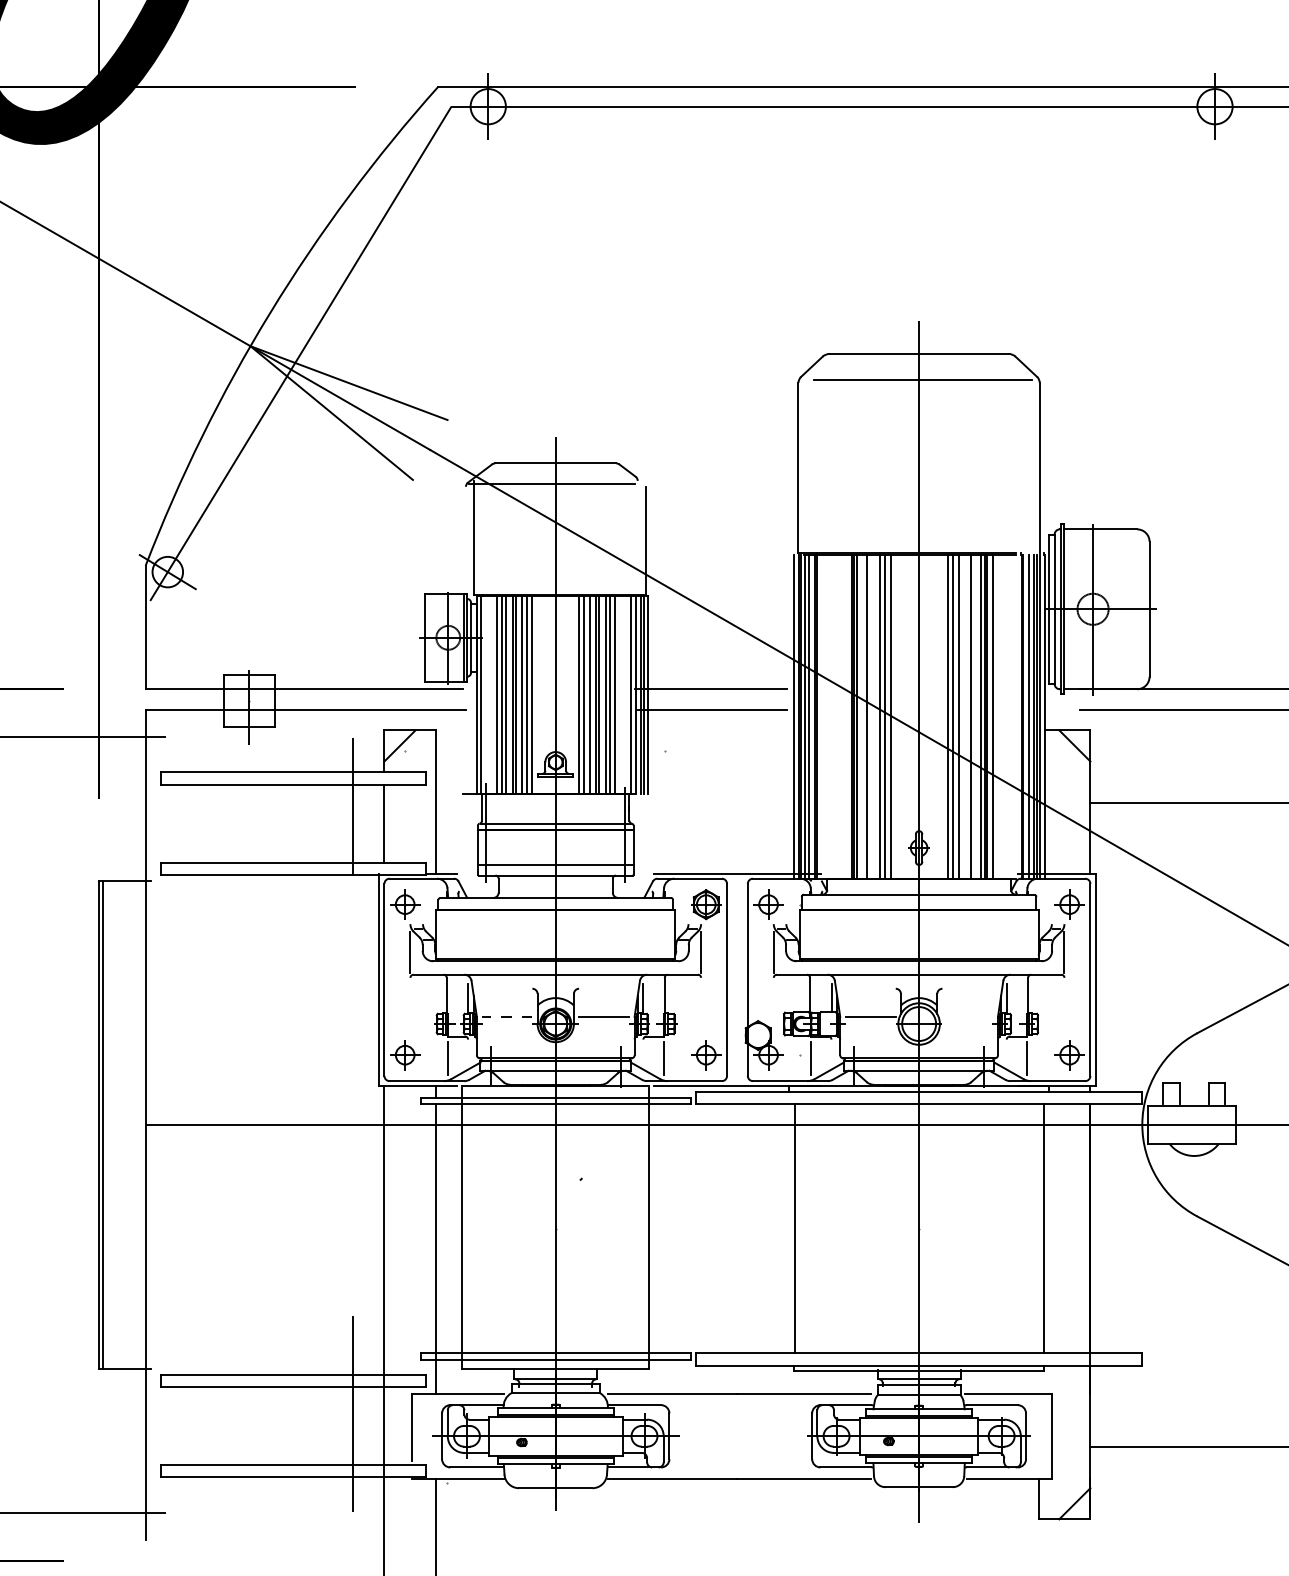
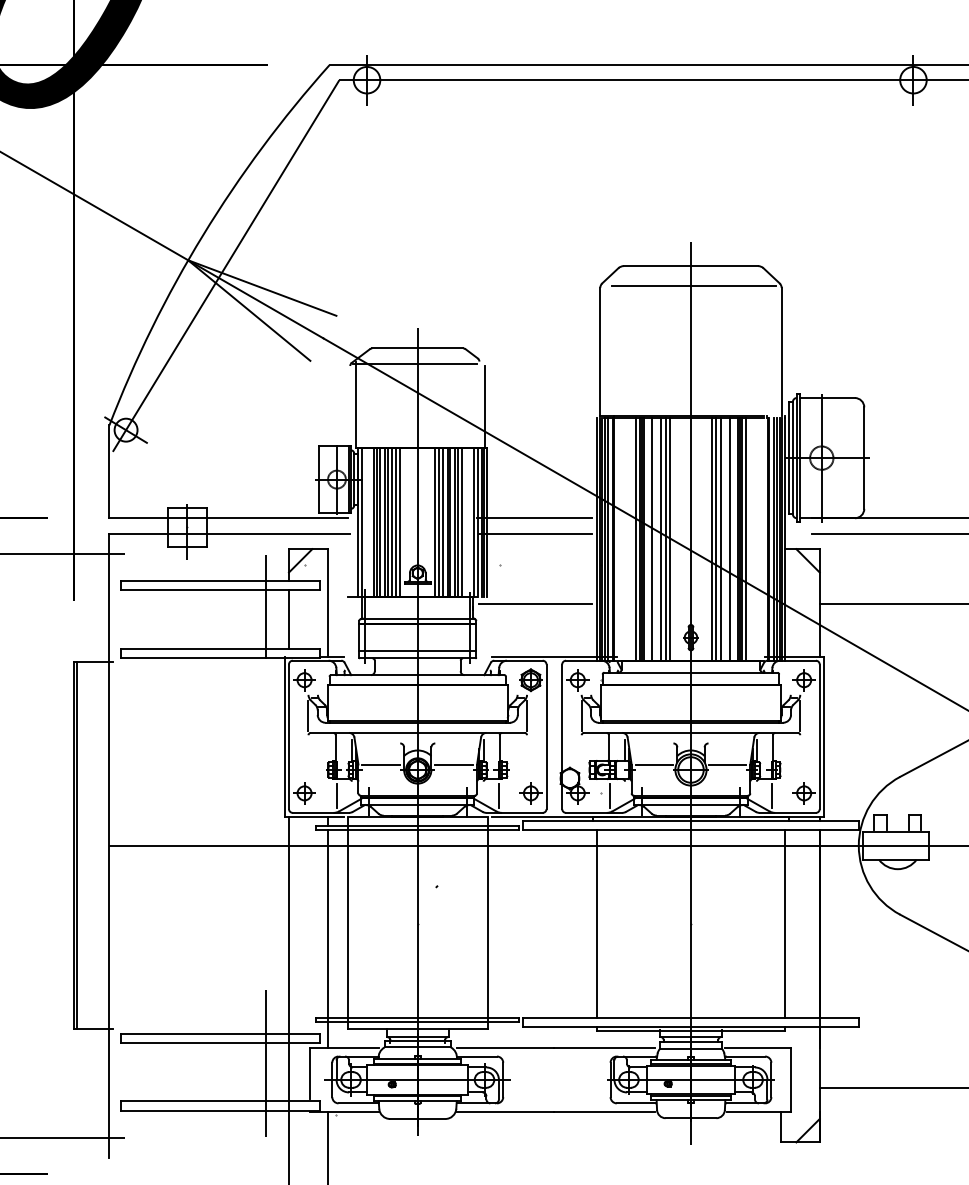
line: (845, 717) -> (635, 539), added
line: (712, 803) -> (535, 604), added
line: (506, 1016) -> (380, 764), dashed -> solid
line: (967, 1016) -> (727, 764), added

